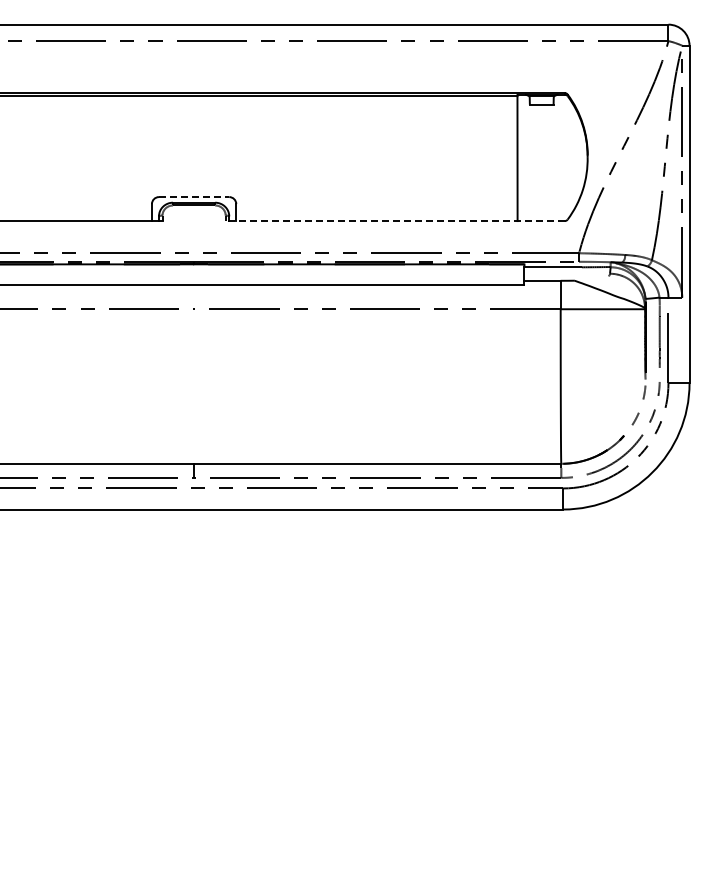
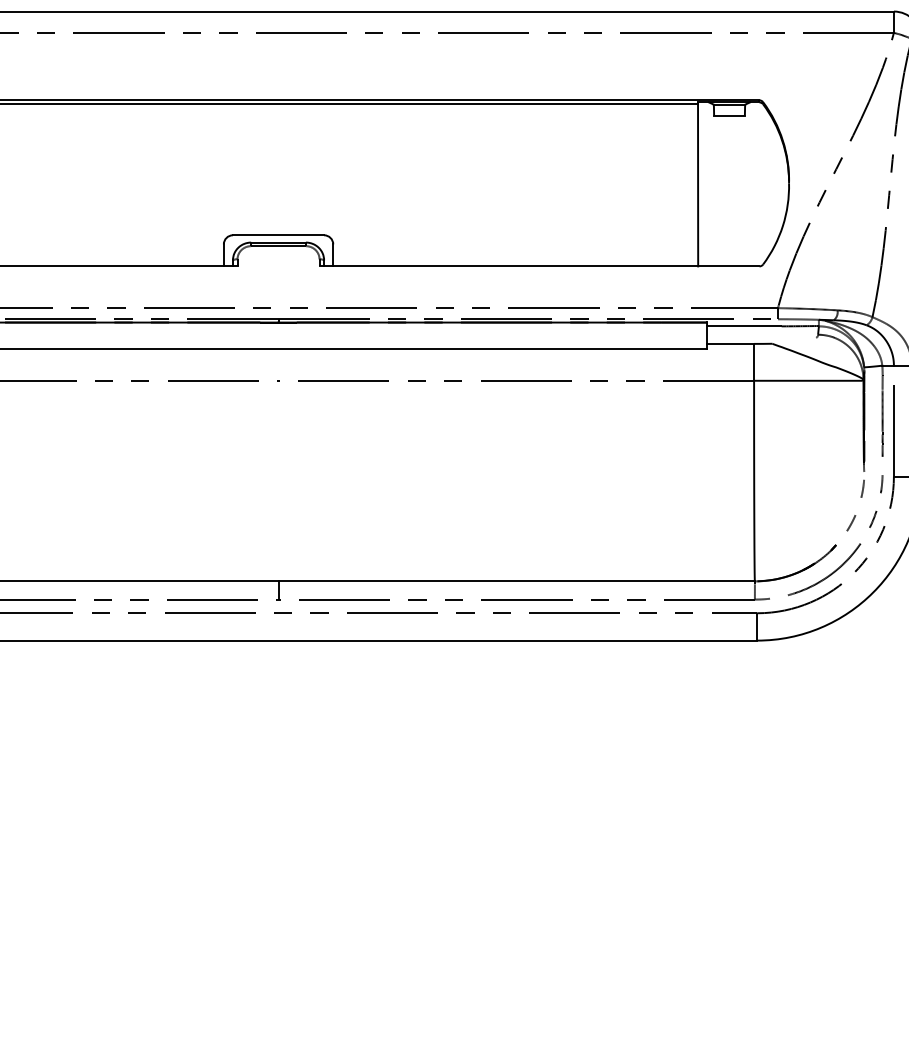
line: (194, 197) -> (279, 235), dashed -> solid
line: (395, 221) -> (539, 266), dashed -> solid

